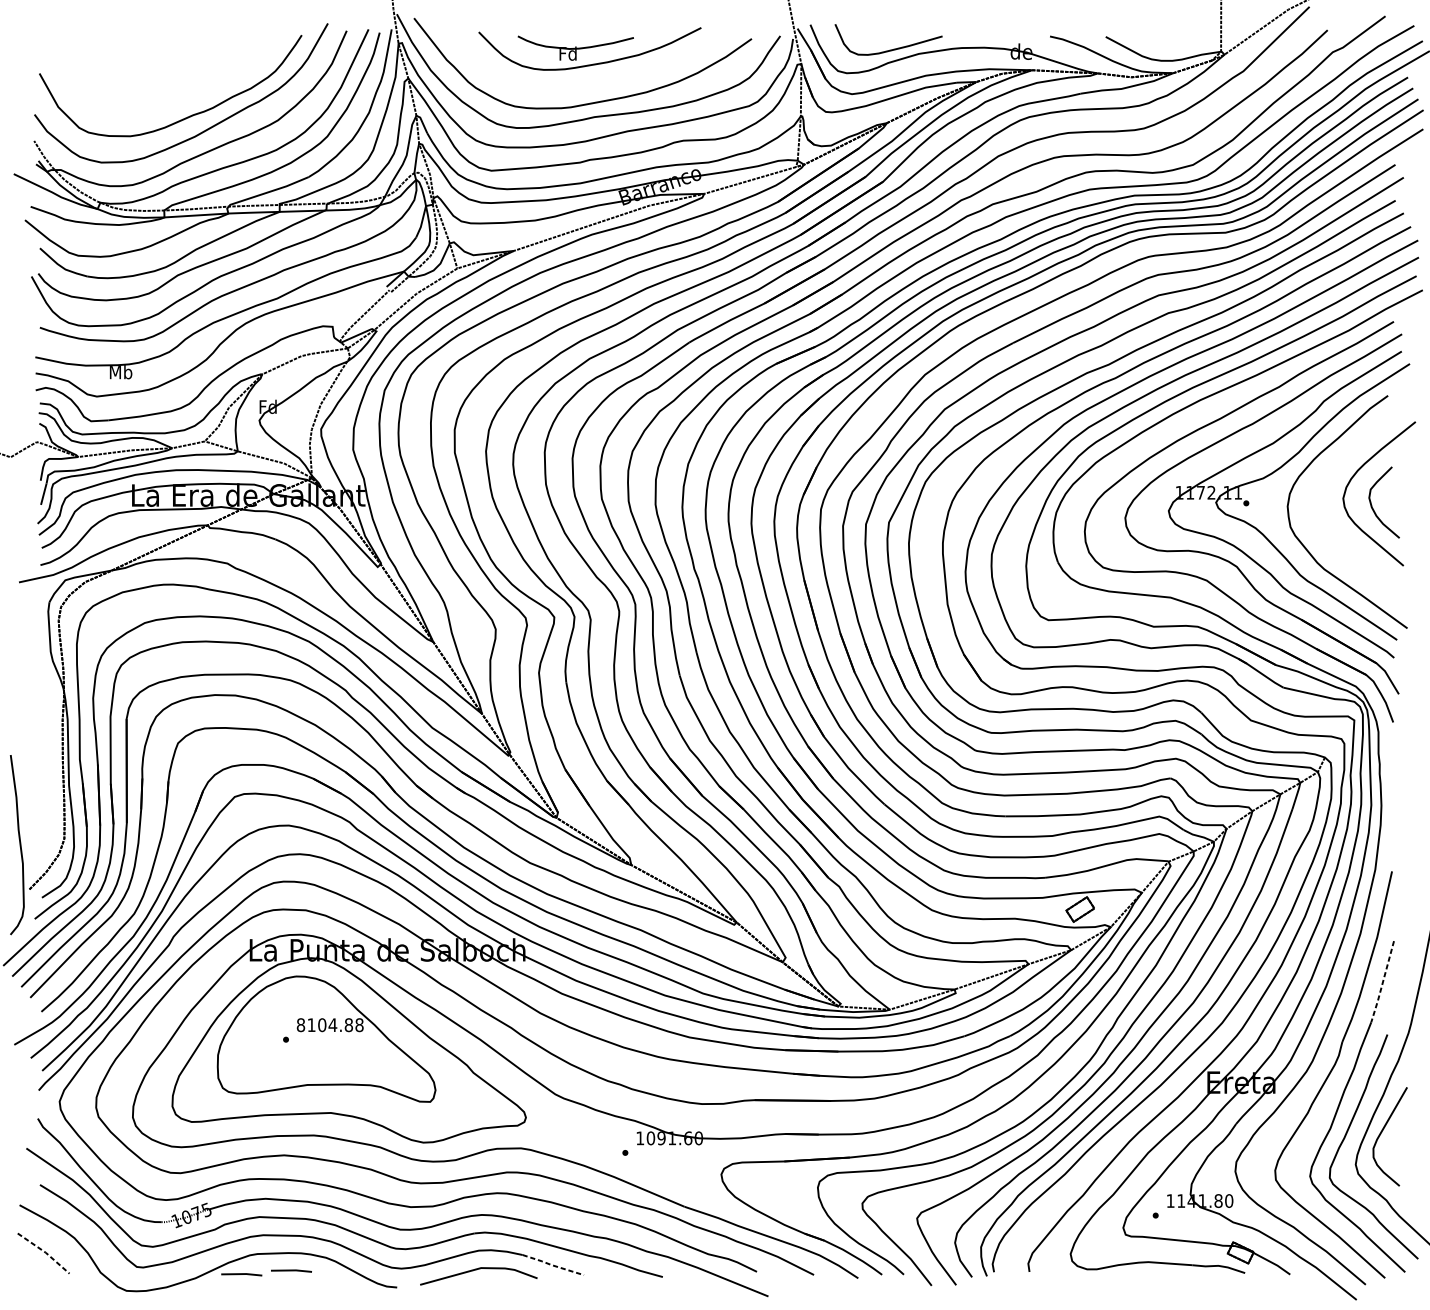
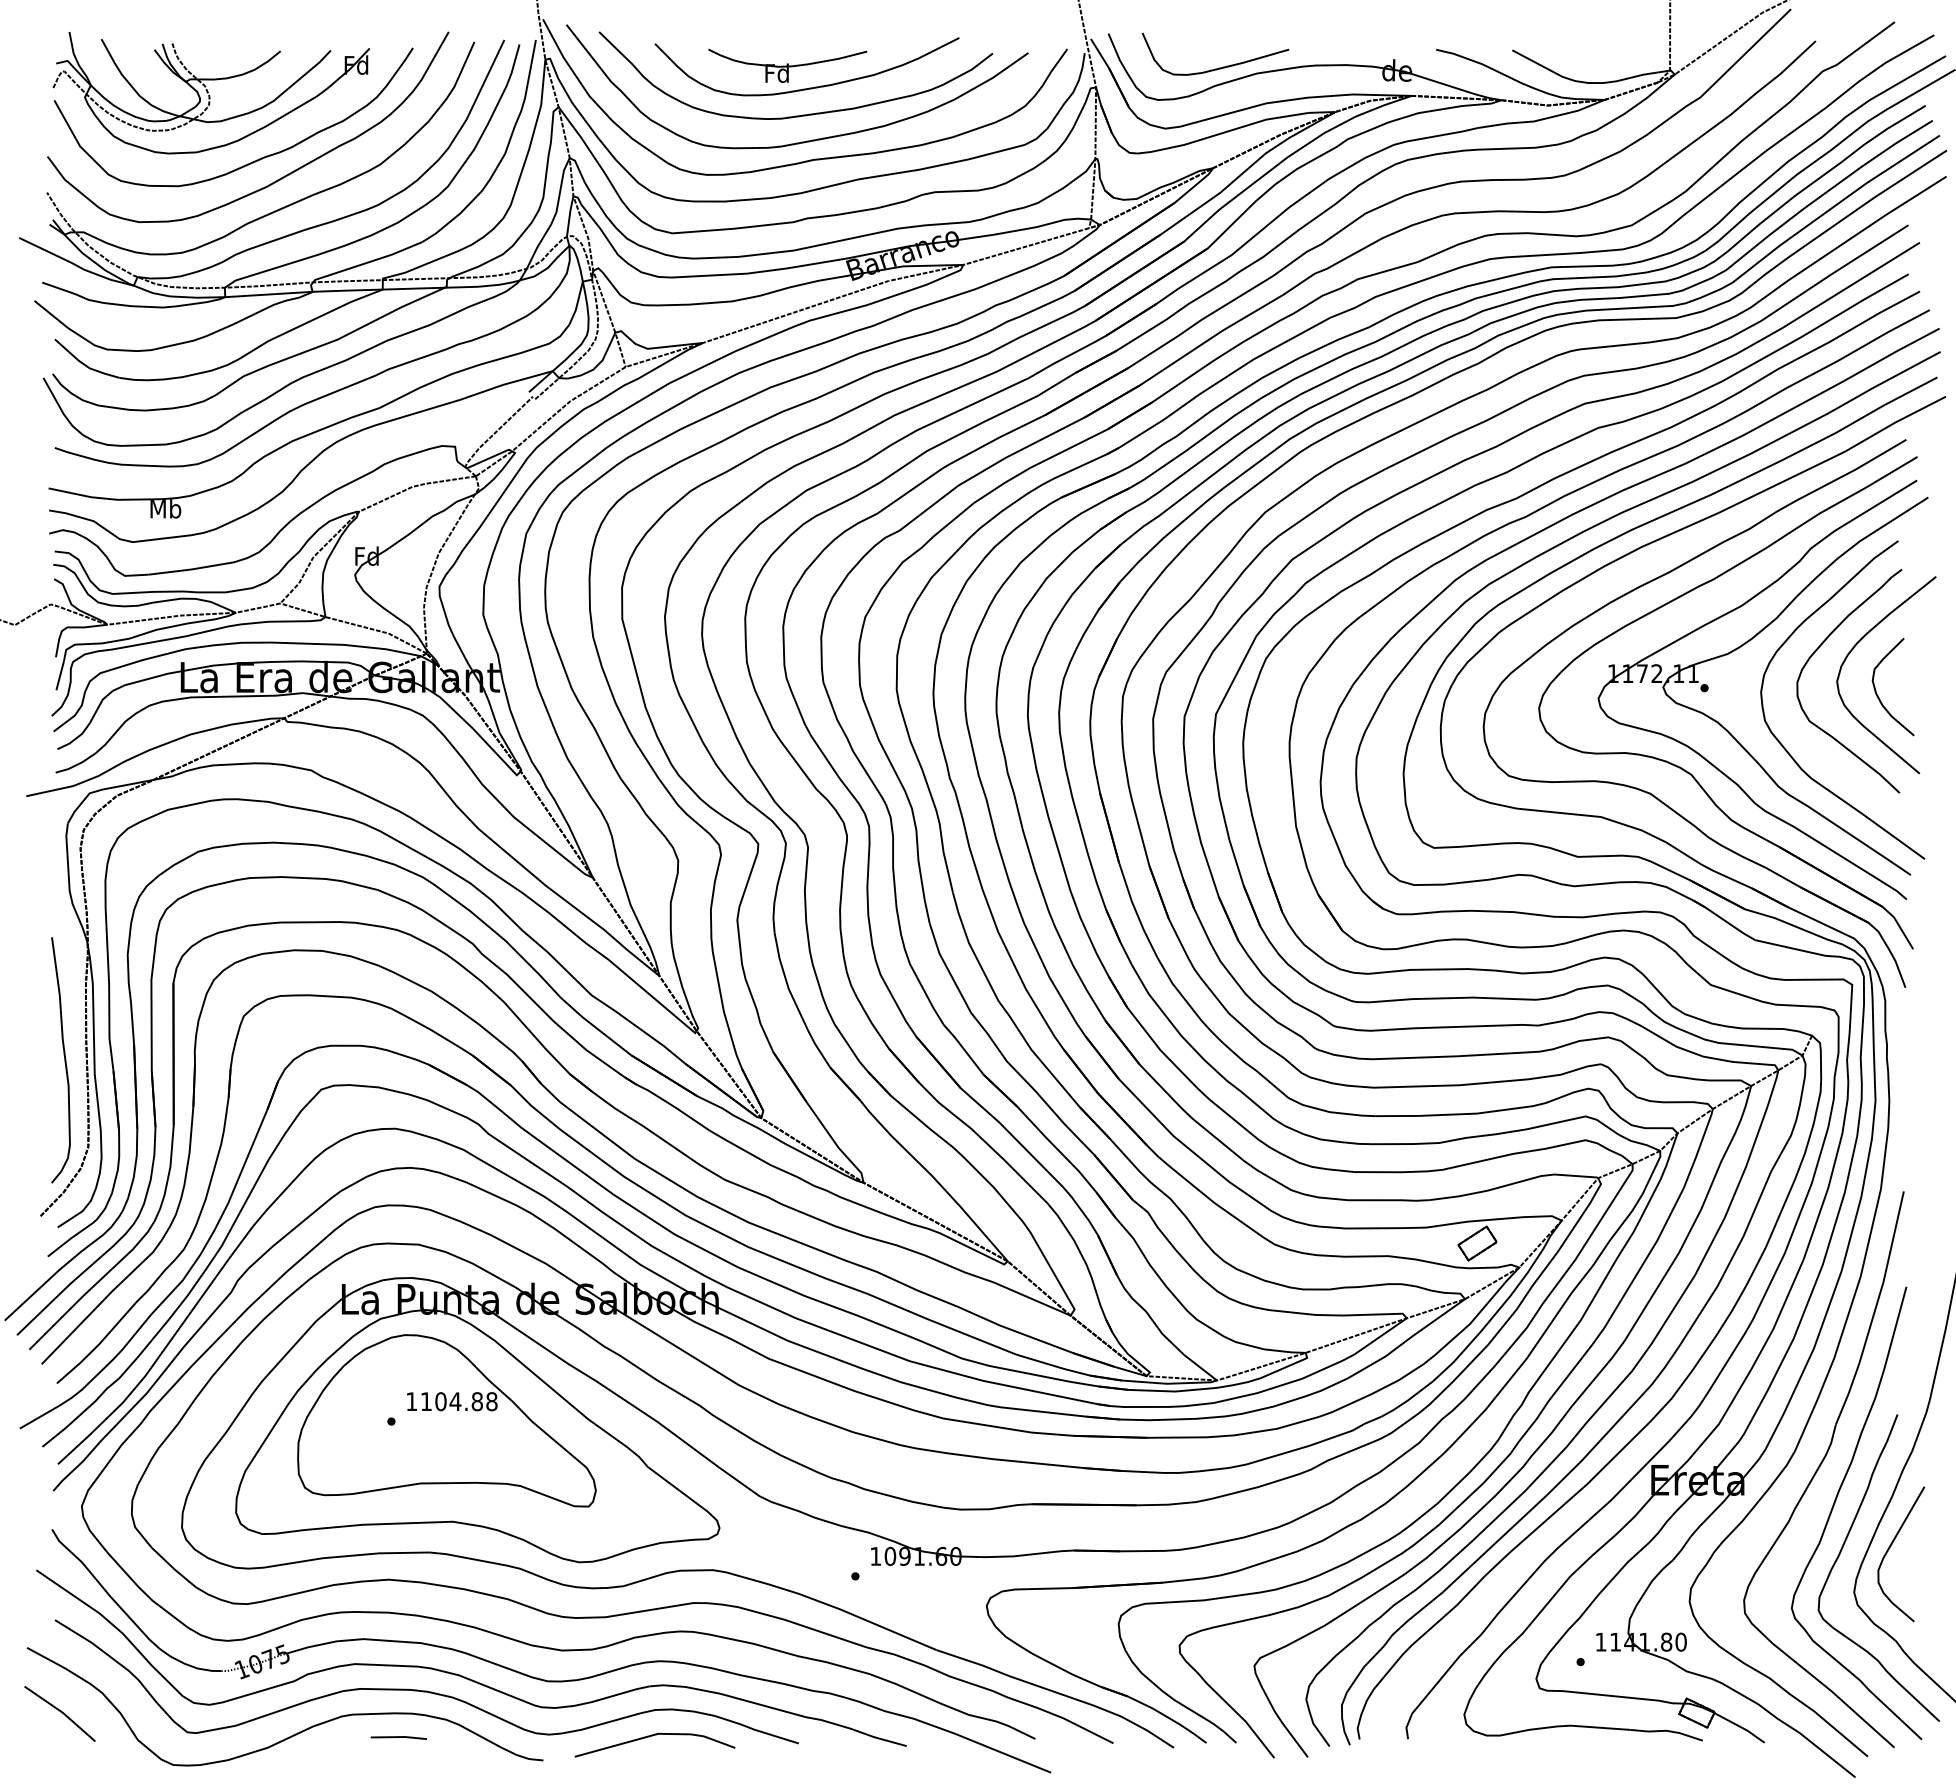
part: (154, 68) -> (211, 93), added
curve: (586, 83) -> (802, 114), added
curve: (1329, 475) -> (1818, 649), added
curve: (19, 845) -> (64, 1060), moved
line: (1383, 982) -> (1891, 1343), dashed -> solid
text: (300, 1025) -> (411, 1401), 8104.88 -> 1104.88
line: (45, 1252) -> (62, 1712), dashed -> solid
line: (552, 1265) -> (755, 1730), dashed -> solid
line: (241, 1274) -> (330, 1742), removed

